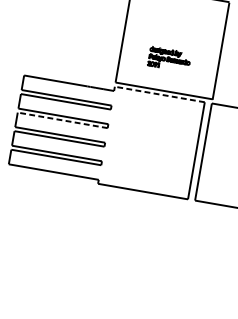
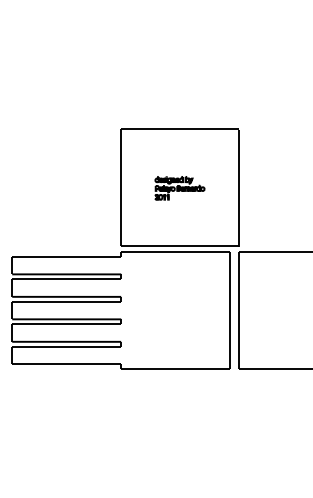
part: (169, 59) -> (179, 188), moved
line: (159, 94) -> (175, 251), dashed -> solid
line: (62, 120) -> (66, 301), dashed -> solid

